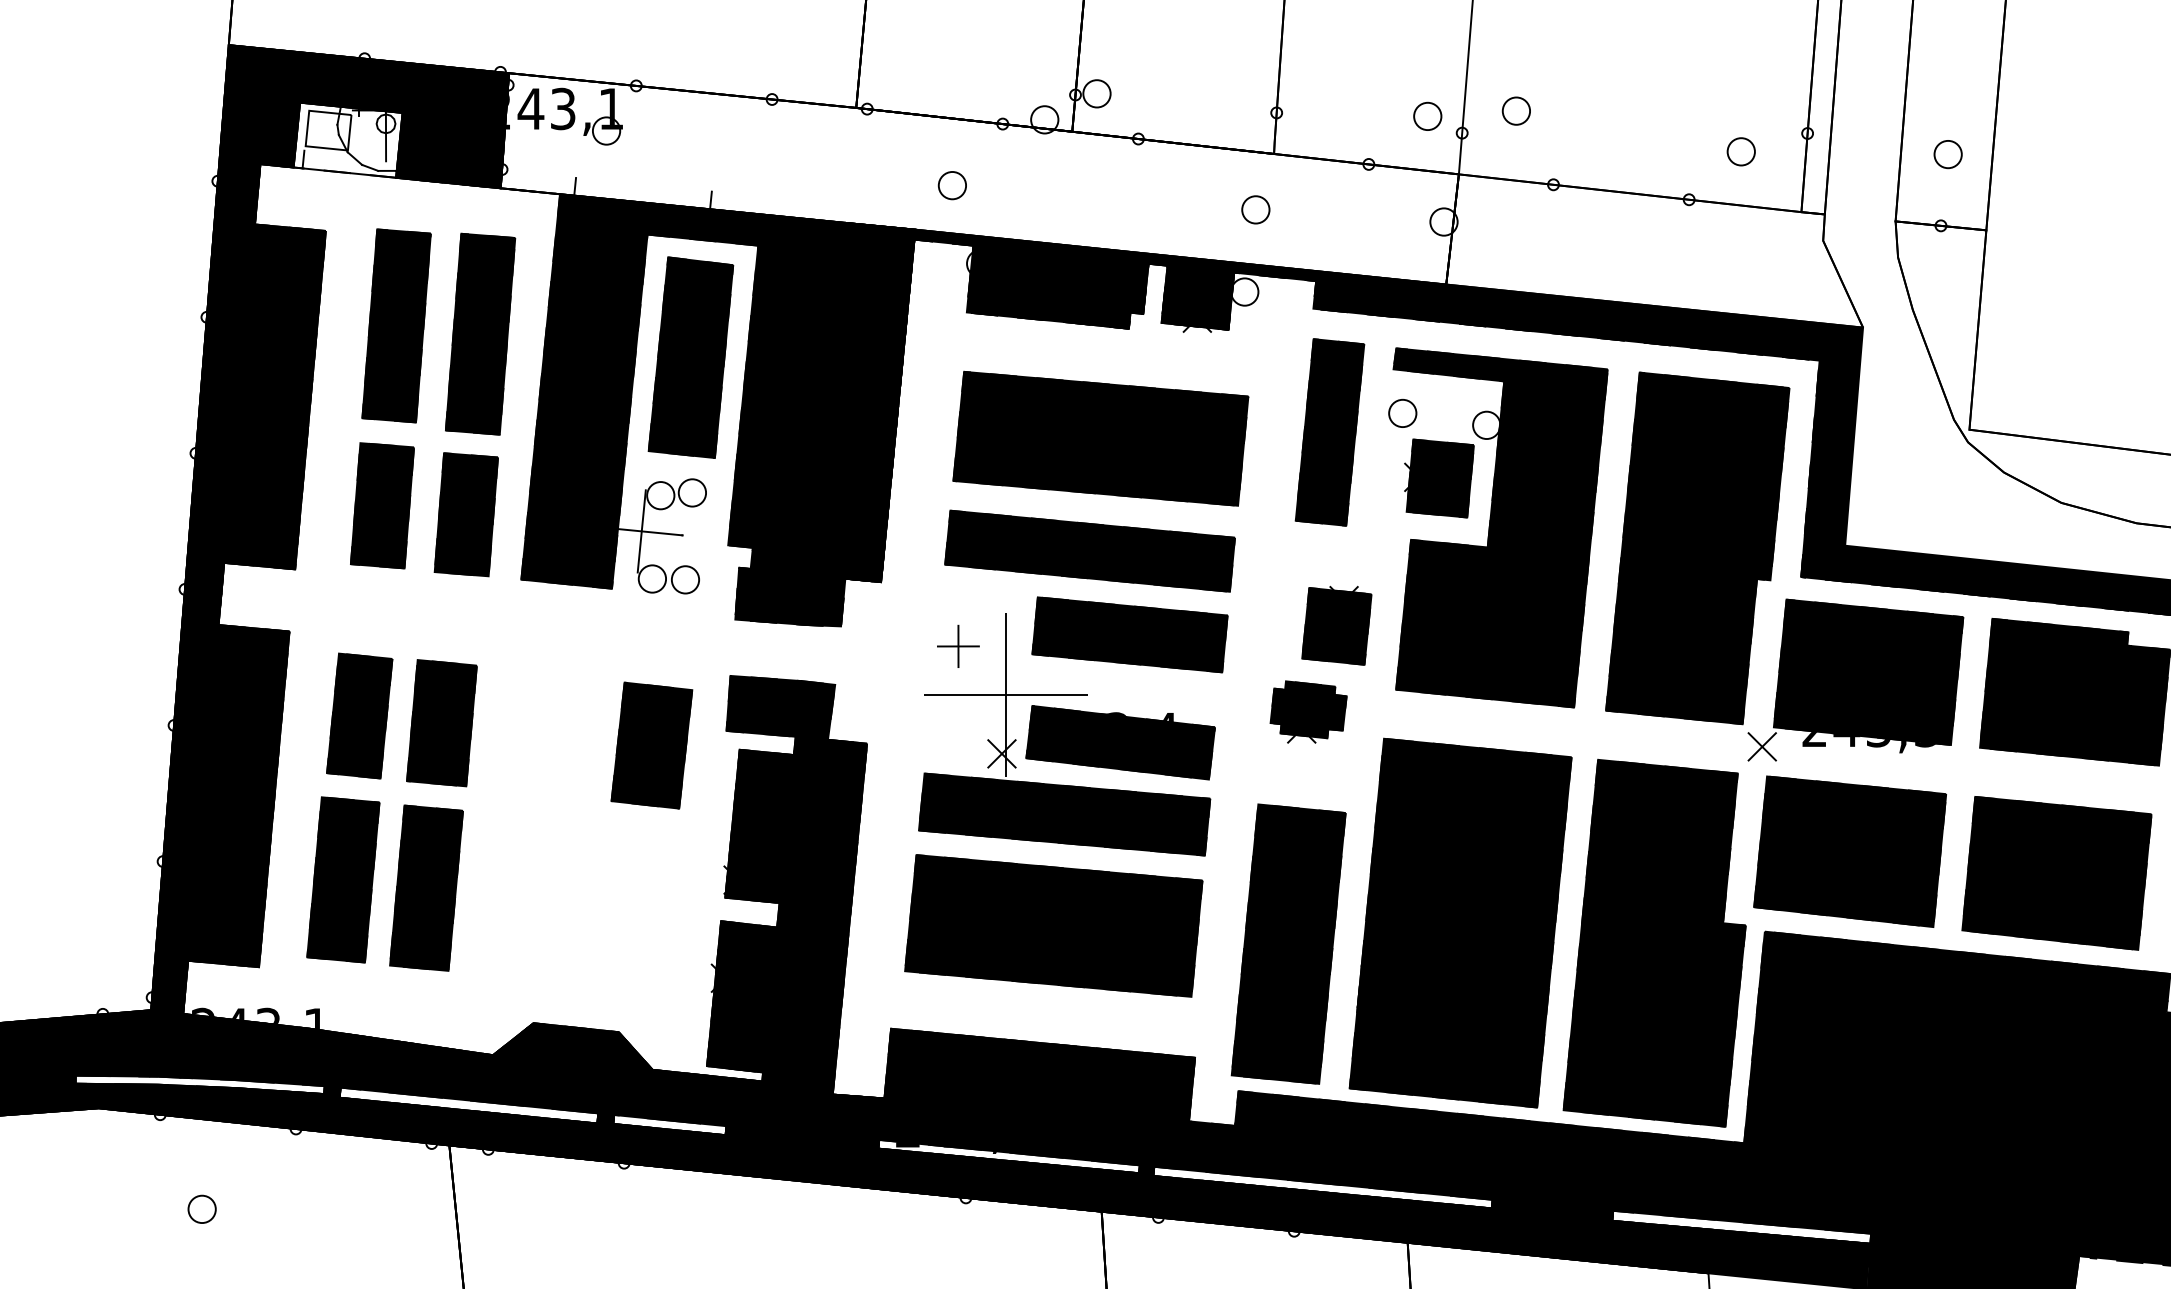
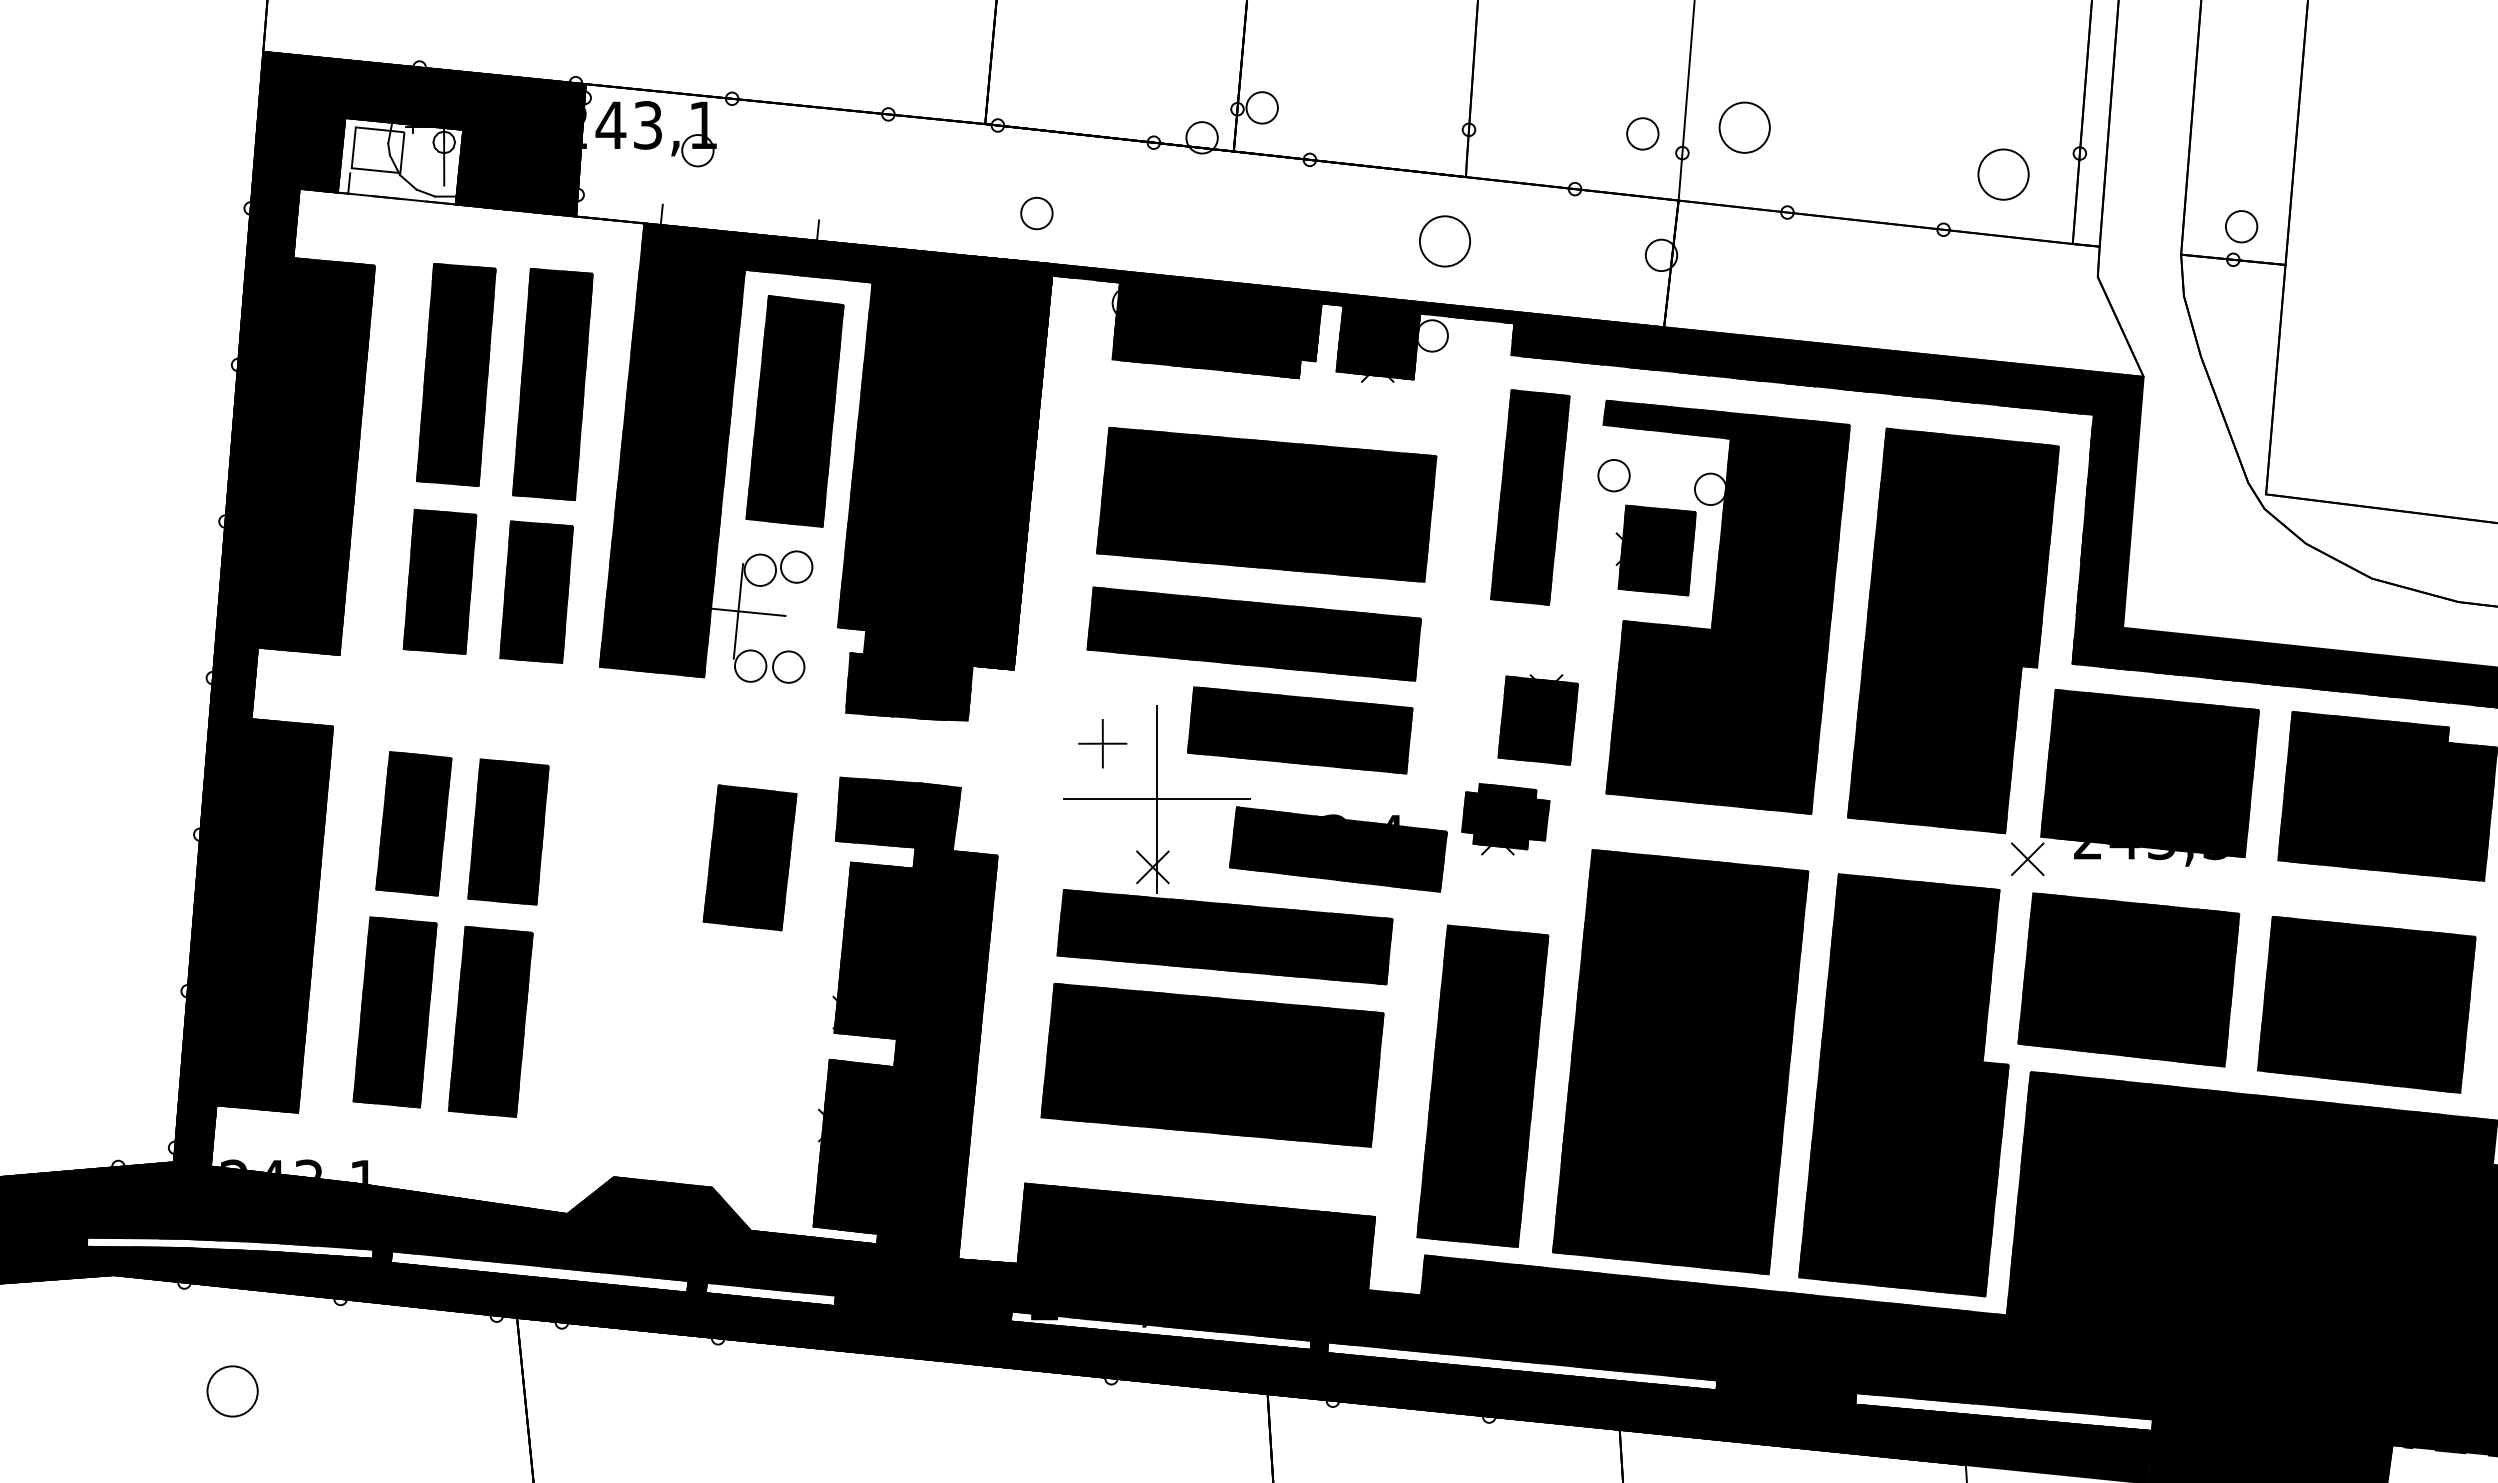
circle: (1516, 110) -> (1744, 127), size x1.6
circle: (1741, 151) -> (2003, 174), size x1.6
circle: (1948, 154) -> (2241, 226), moved
circle: (952, 185) -> (1036, 213), moved
circle: (1255, 209) -> (1444, 241), size x1.6
part: (1120, 742) -> (1338, 849), moved
circle: (202, 1209) -> (232, 1391), size x1.6

